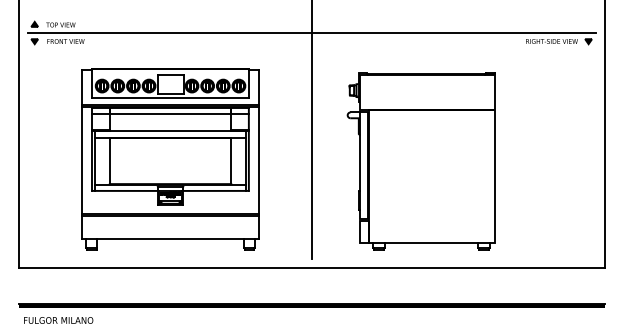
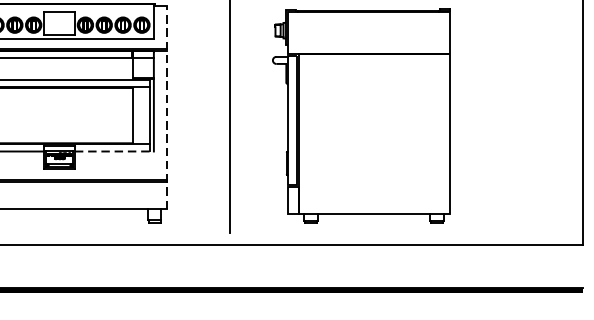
line: (259, 154) -> (166, 107), solid -> dashed
line: (216, 190) -> (114, 150), solid -> dashed

